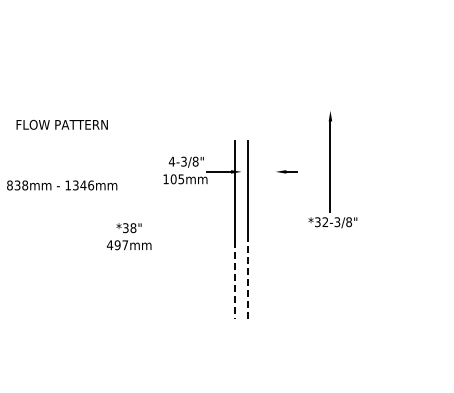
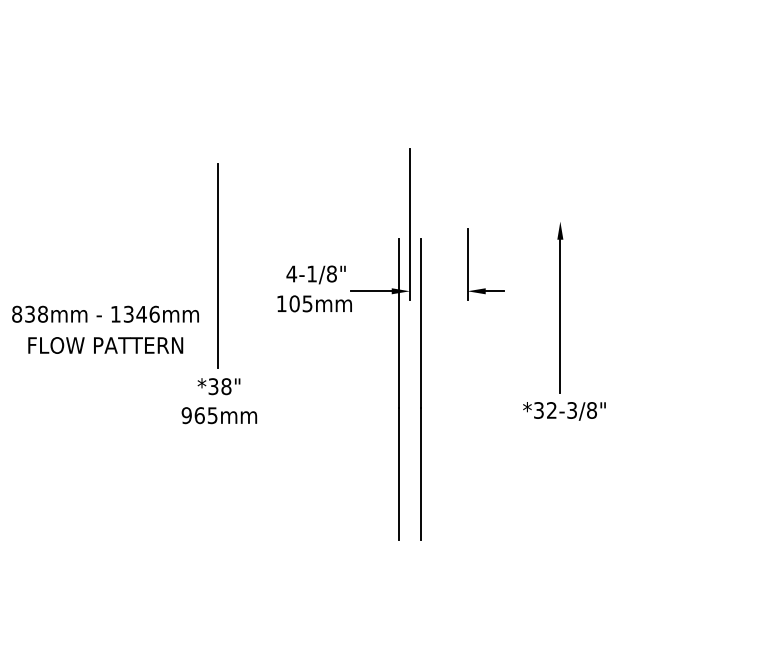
text: (61, 124) -> (104, 344), moved
line: (241, 132) -> (409, 224), added
line: (275, 155) -> (467, 263), added
line: (128, 156) -> (218, 265), added
text: (183, 161) -> (311, 273), 4-3/8" -> 4-1/8"
part: (332, 169) -> (563, 321), moved
text: (117, 245) -> (199, 416), 497mm -> 965mm
line: (235, 279) -> (399, 473), dashed -> solid
line: (248, 279) -> (421, 473), dashed -> solid

